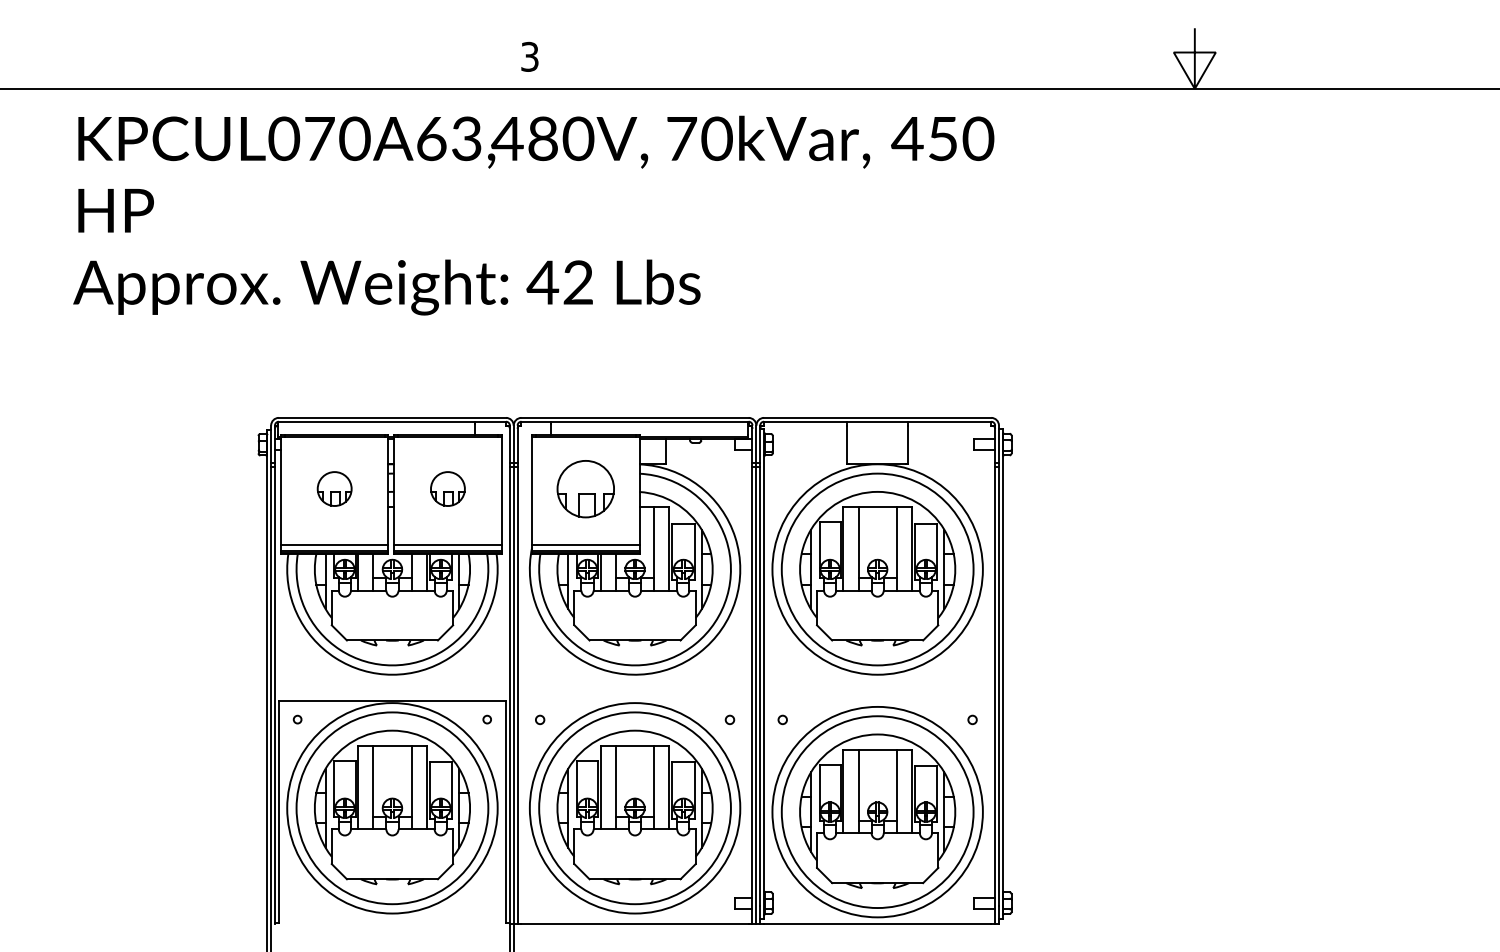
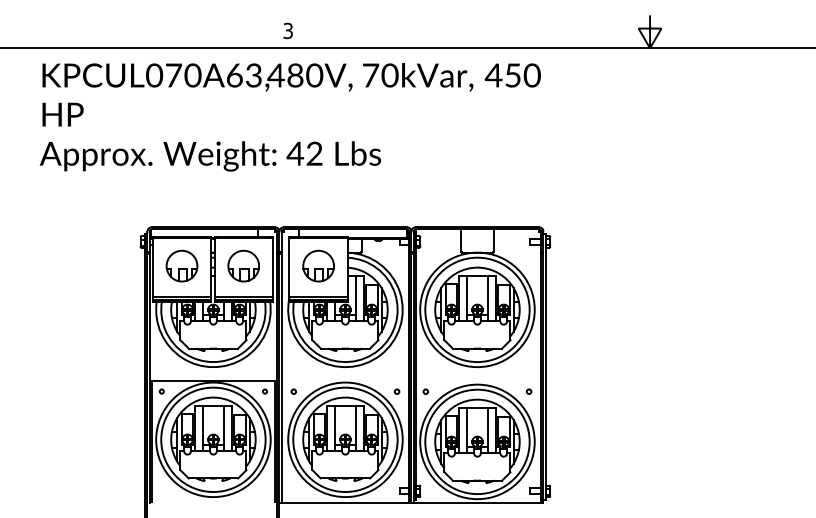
part: (333, 487) -> (181, 265), size x1.67
part: (447, 487) -> (243, 265), size x1.67

